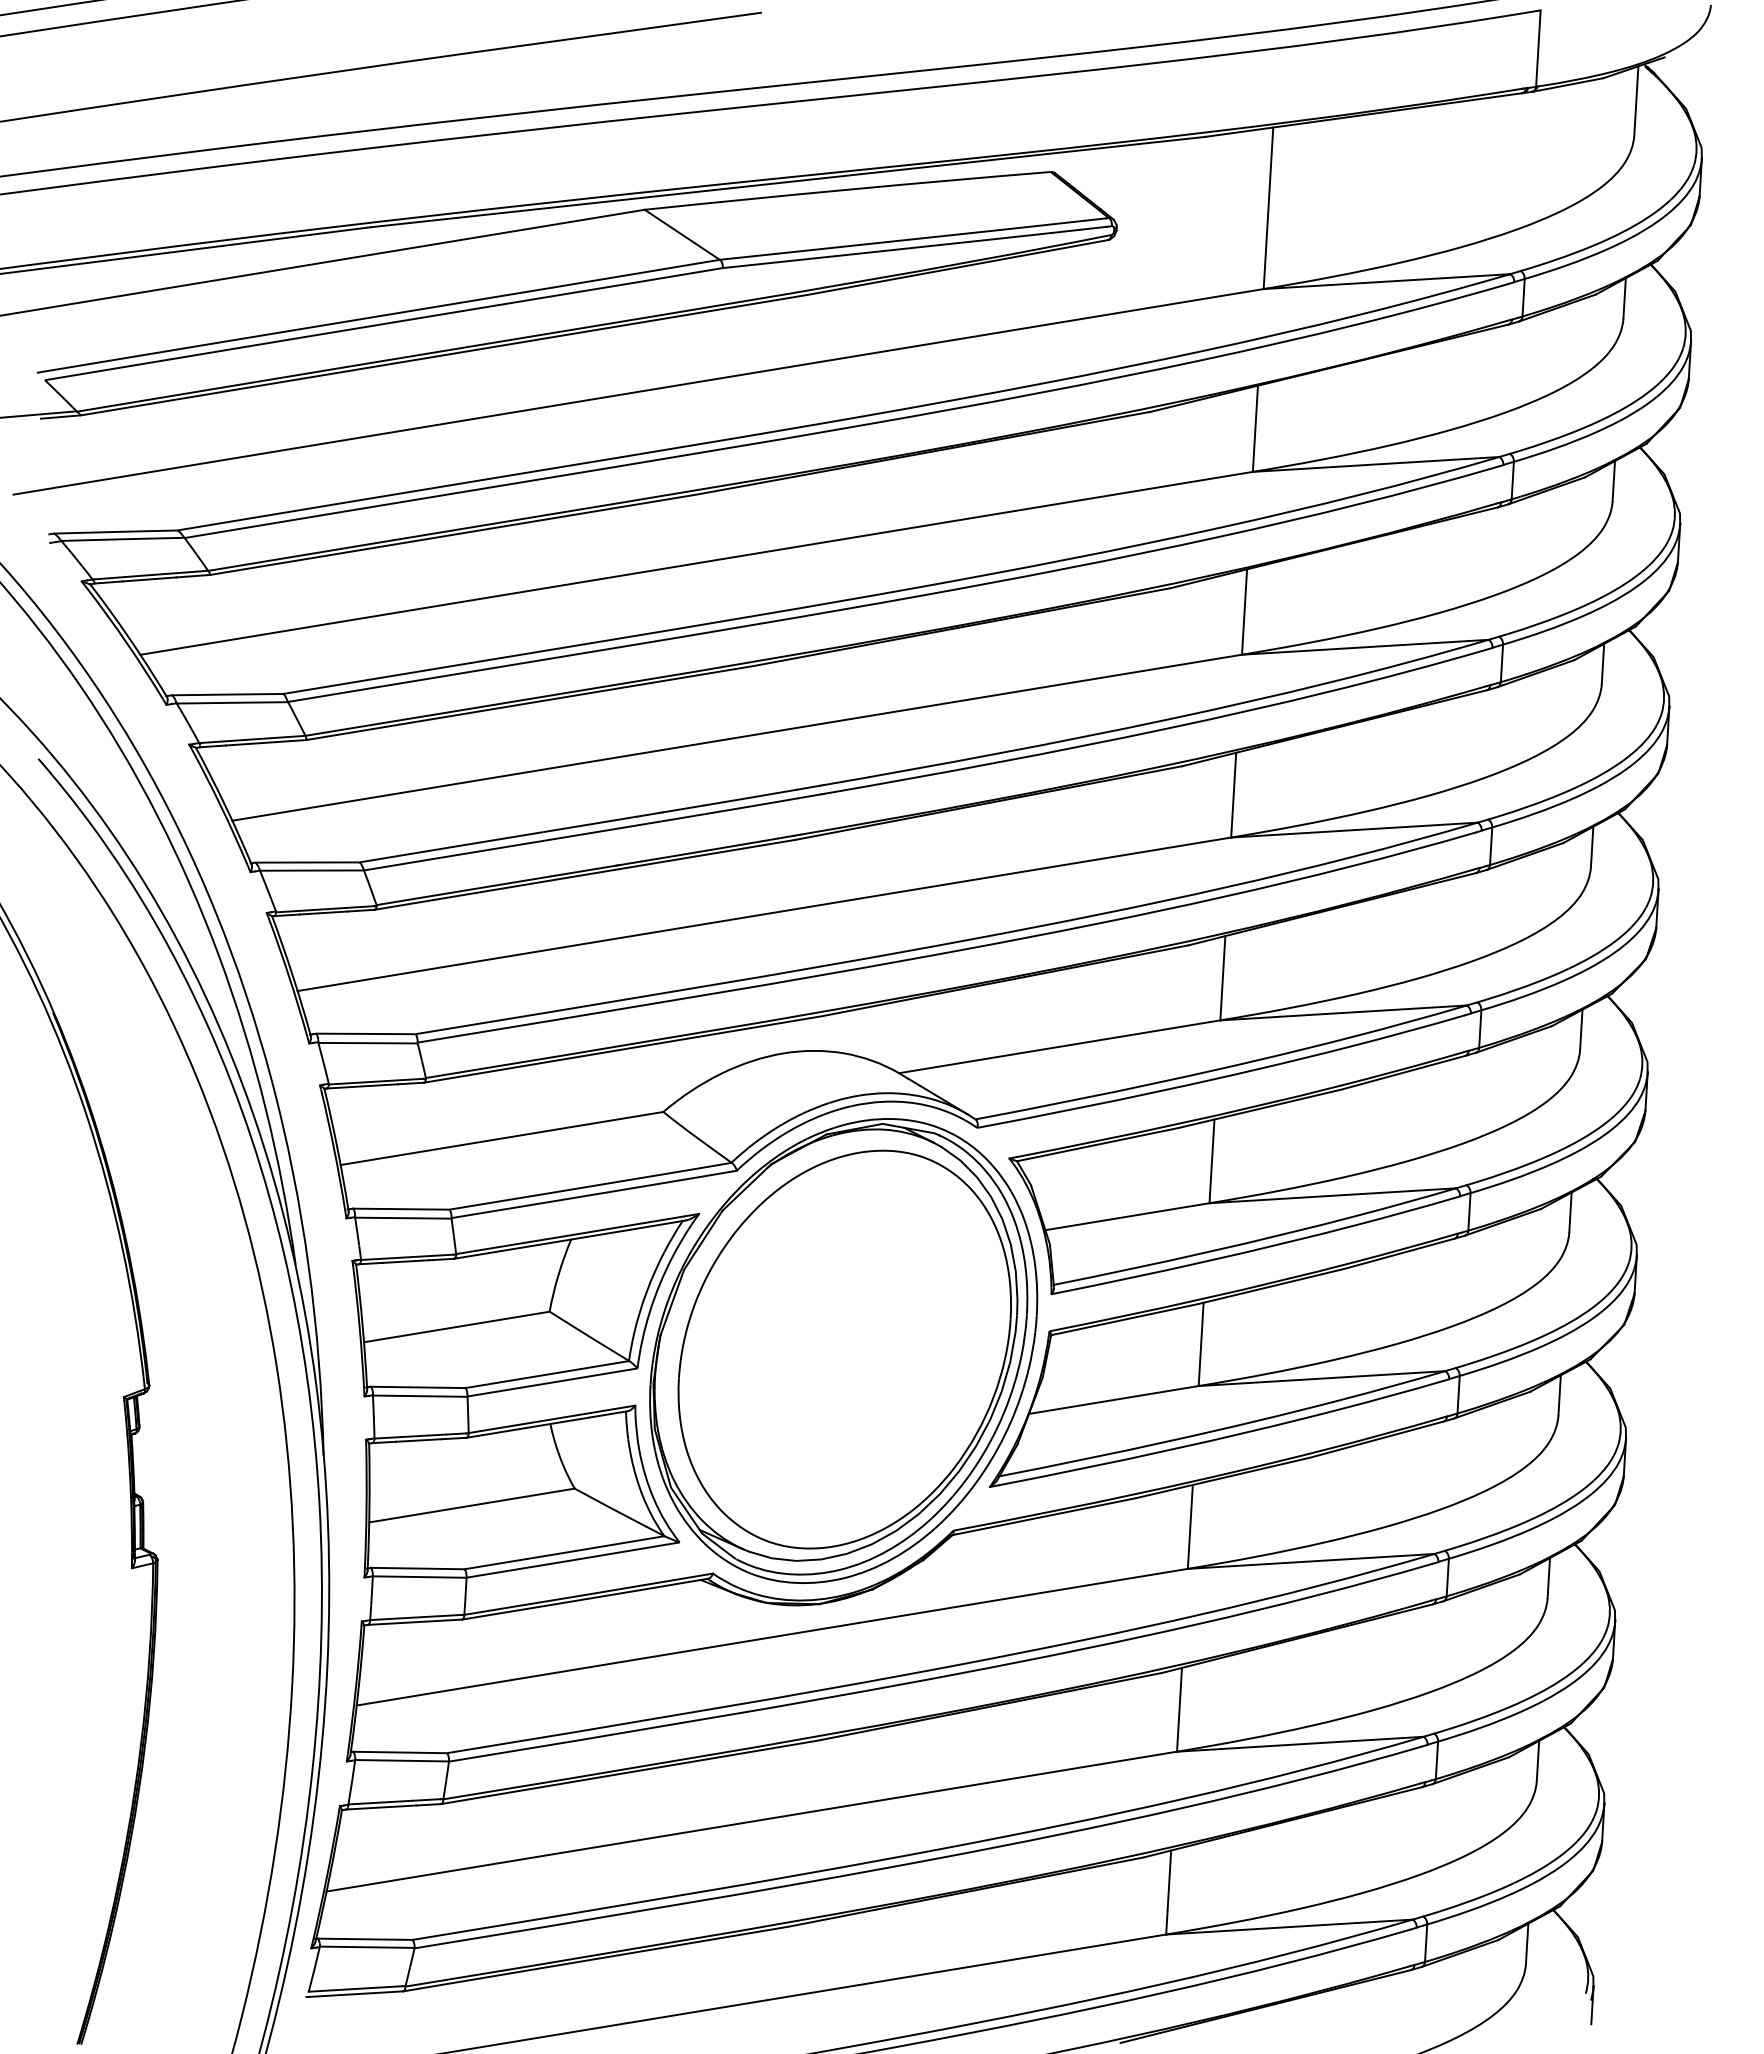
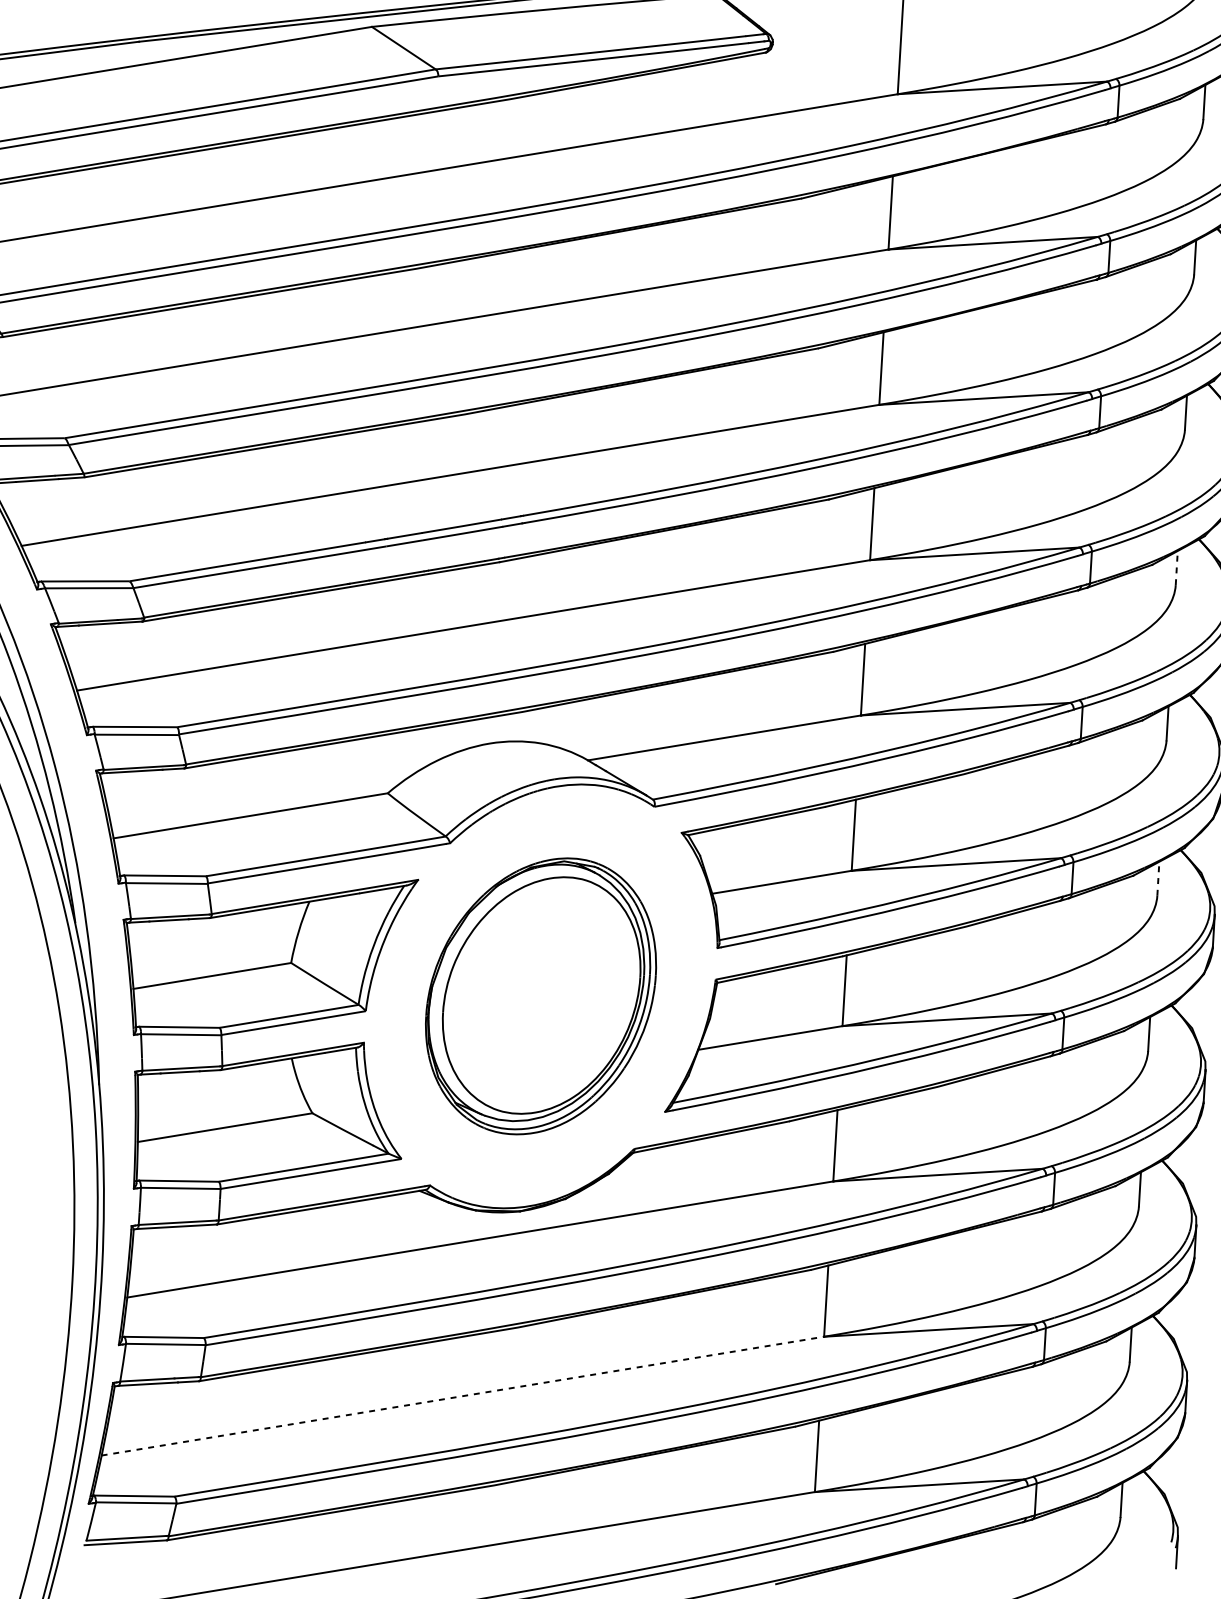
line: (1592, 846) -> (1177, 567), solid -> dashed
line: (1570, 1212) -> (1158, 878), solid -> dashed
part: (843, 1350) -> (540, 995), size x0.7
line: (751, 1821) -> (462, 1396), solid -> dashed

